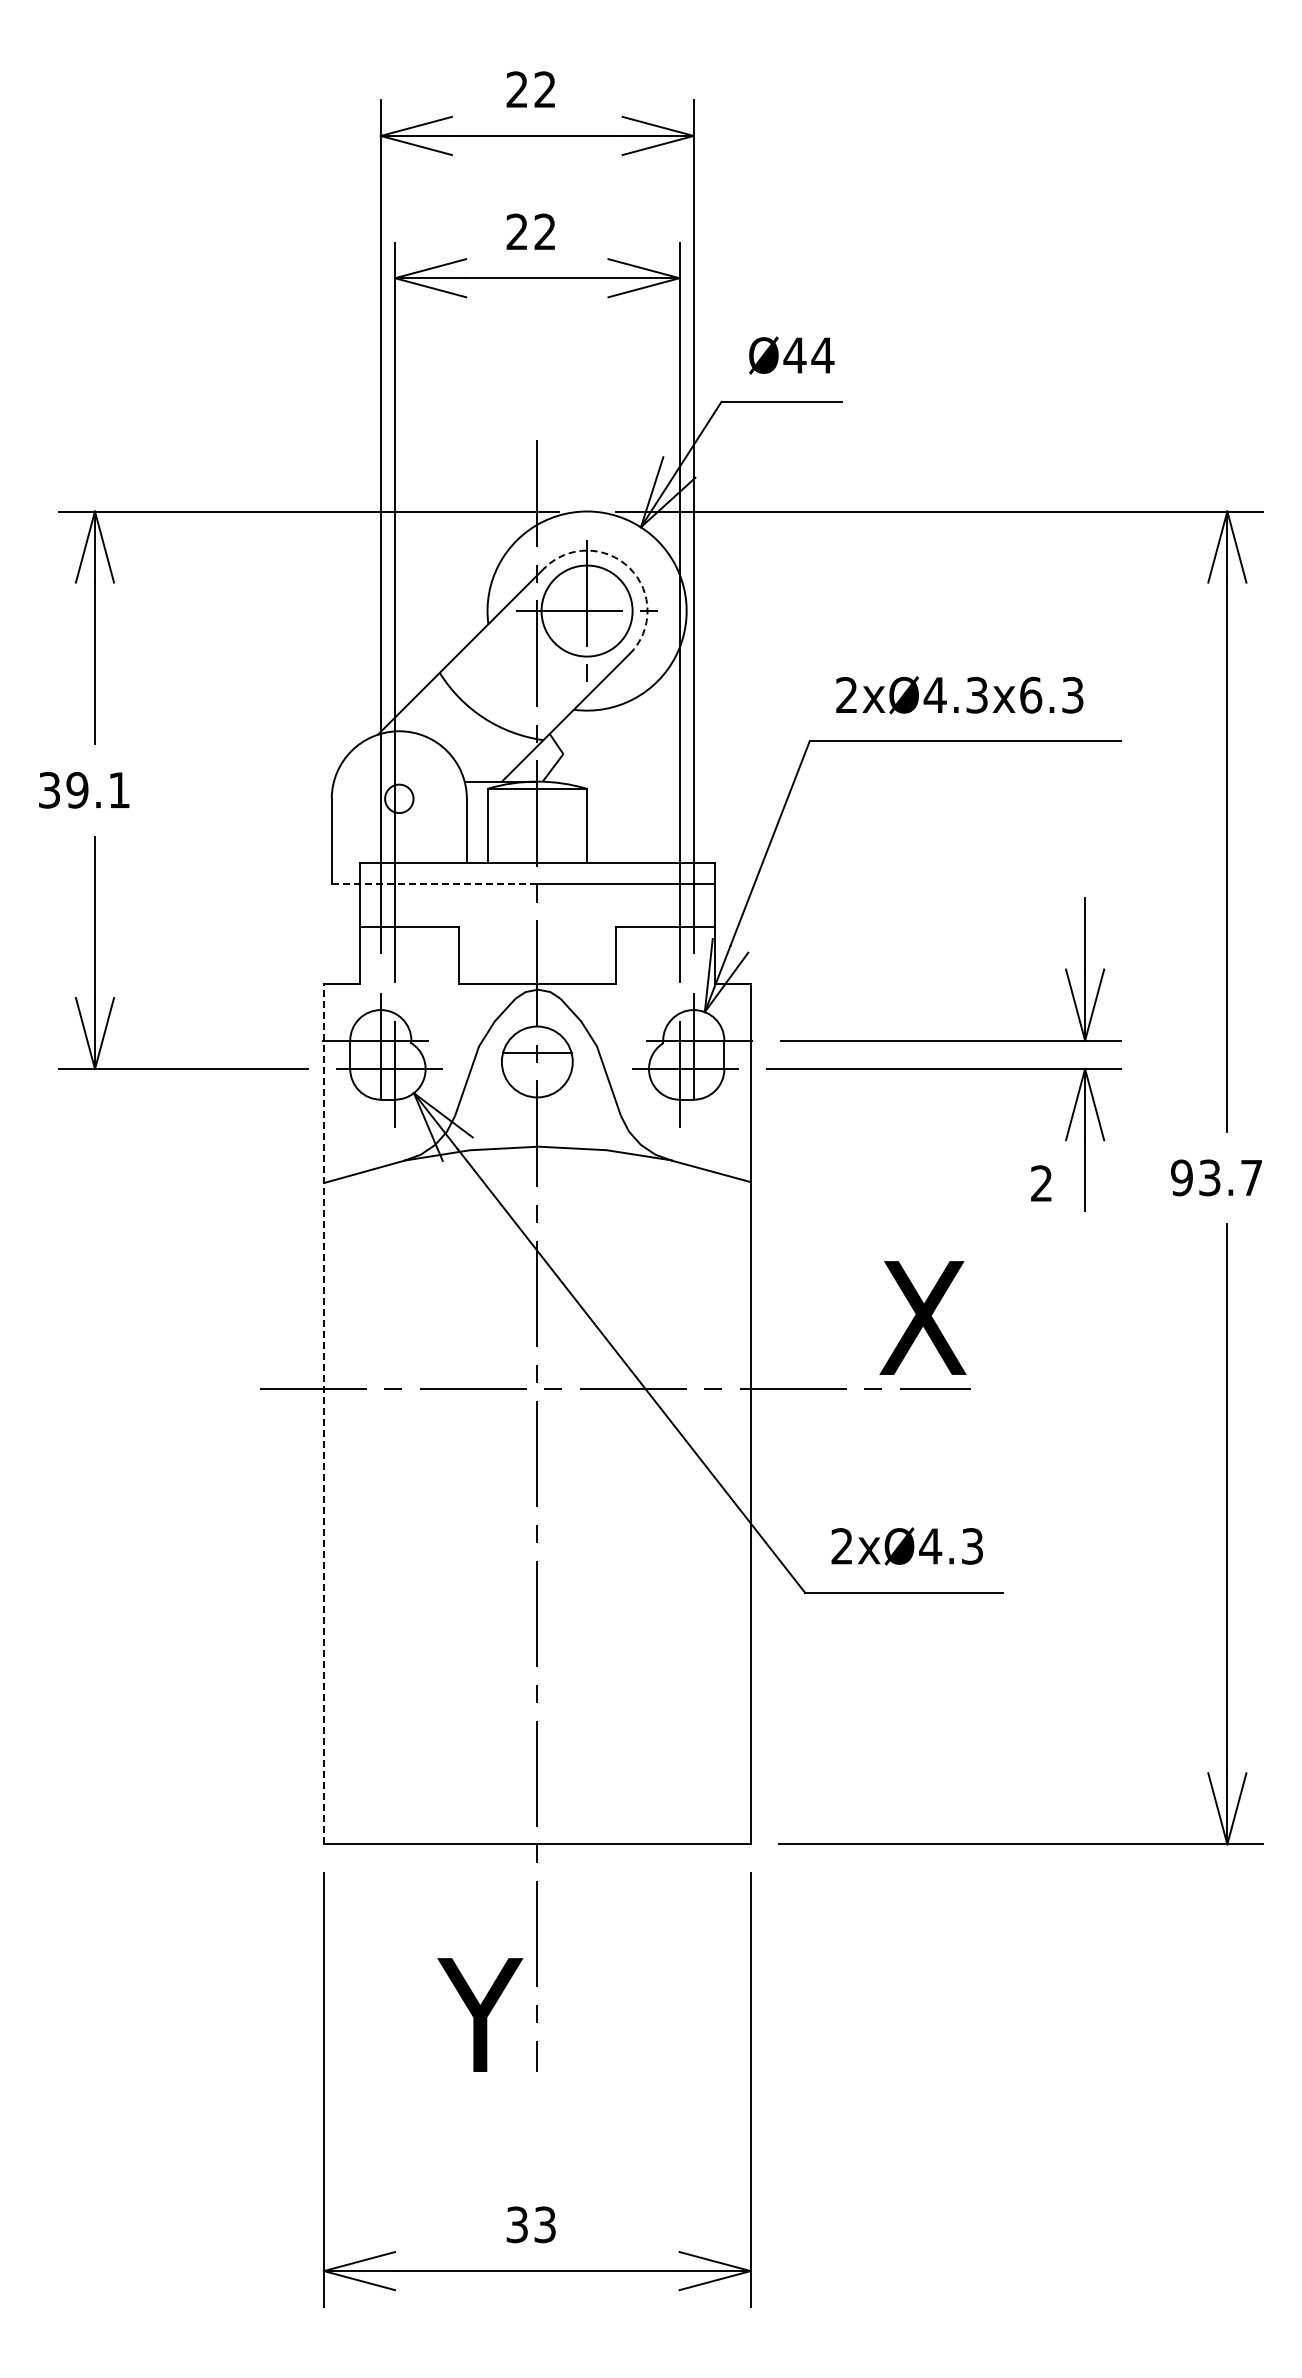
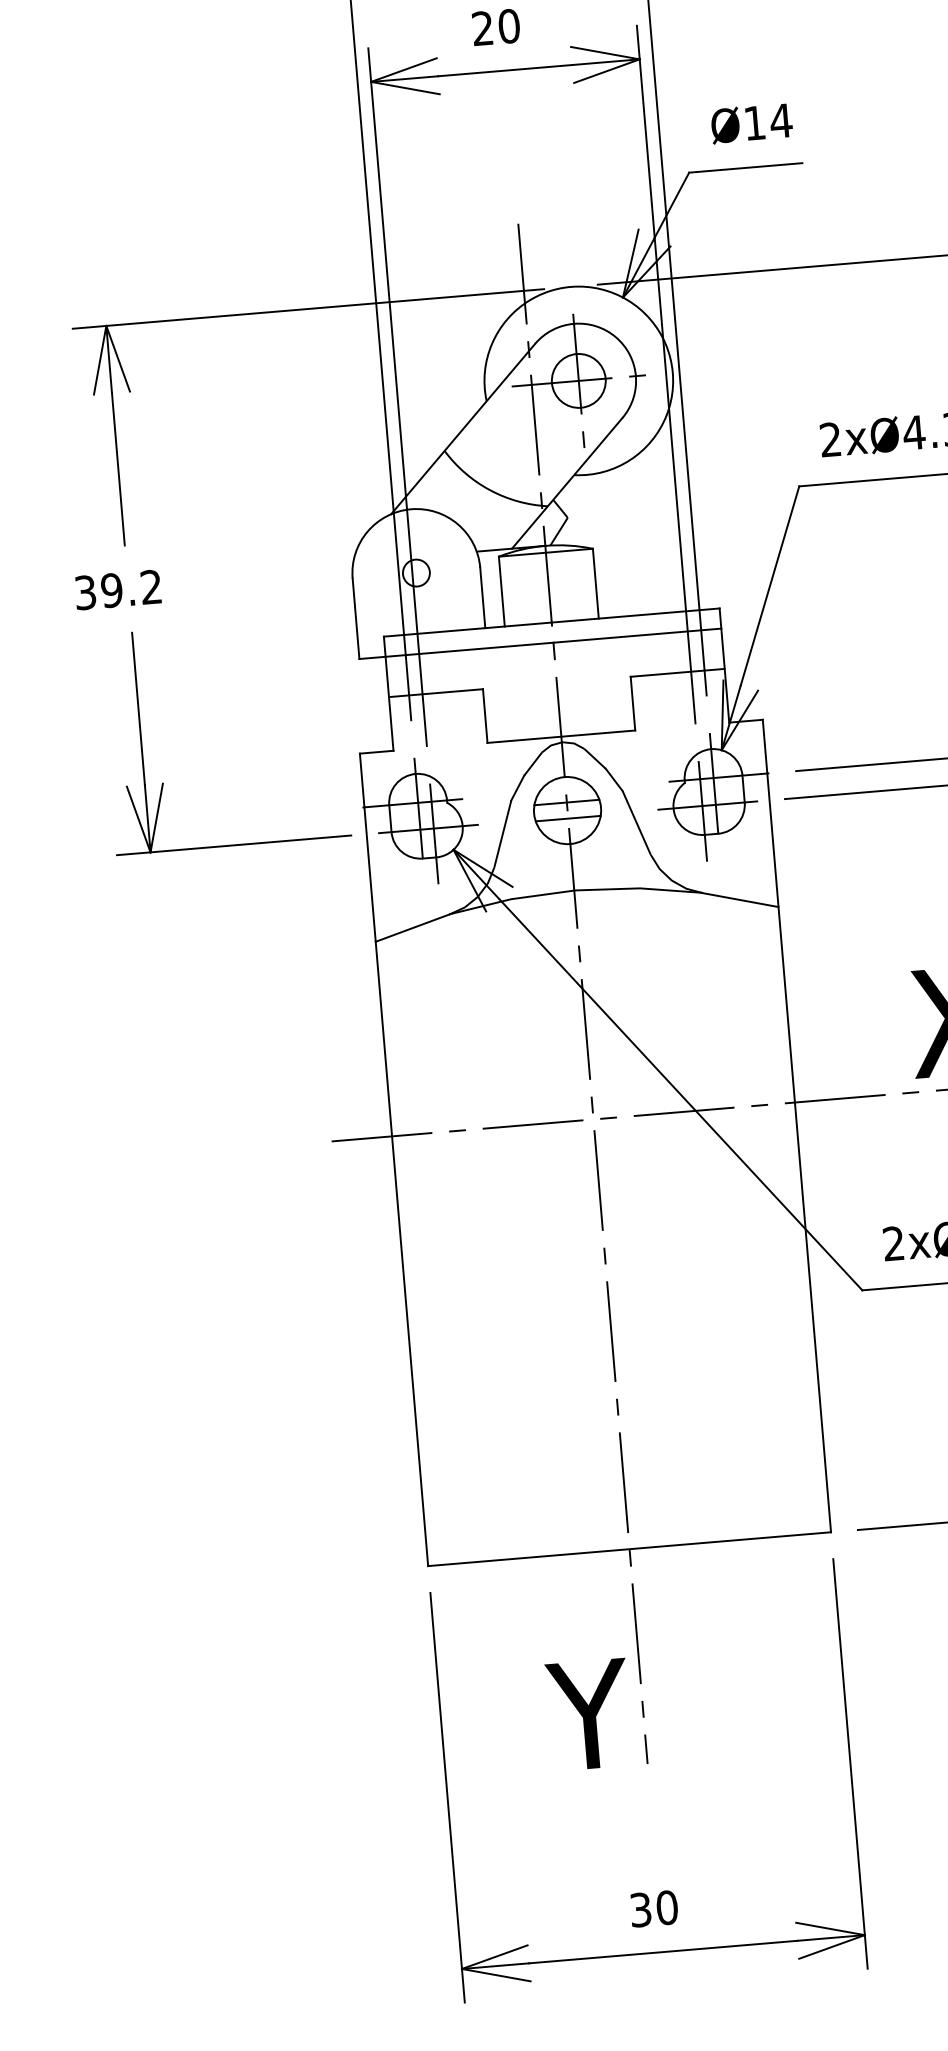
text: (545, 231) -> (509, 25), 22 -> 20
text: (794, 355) -> (754, 123), Ø44 -> Ø14
arc: (629, 568) -> (615, 337), dashed -> solid
circle: (586, 610) -> (578, 380), size x0.62
text: (118, 789) -> (150, 586), 39.1 -> 39.2
line: (434, 884) -> (456, 651), dashed -> solid
line: (536, 1070) -> (567, 818), added
line: (323, 1413) -> (393, 1159), dashed -> solid
text: (545, 2224) -> (667, 1907), 33 -> 30

